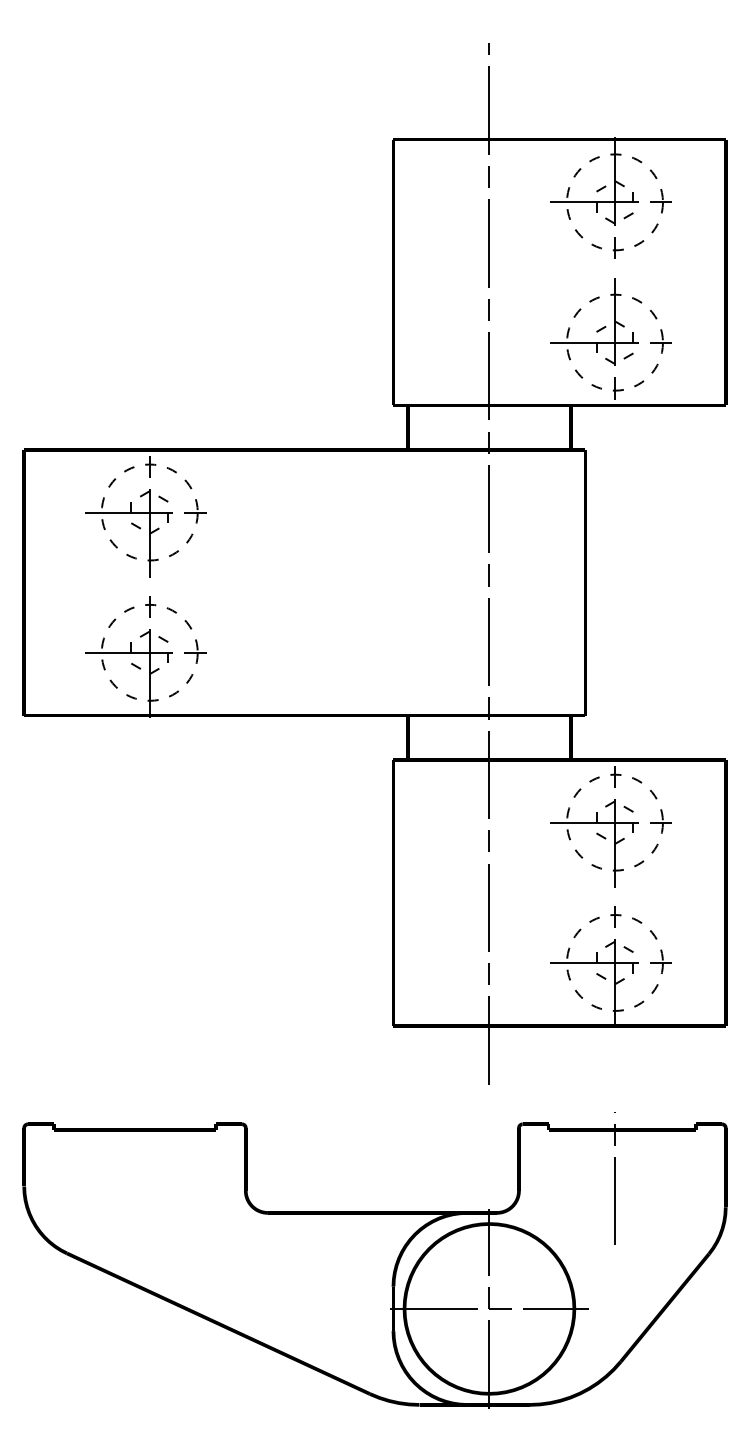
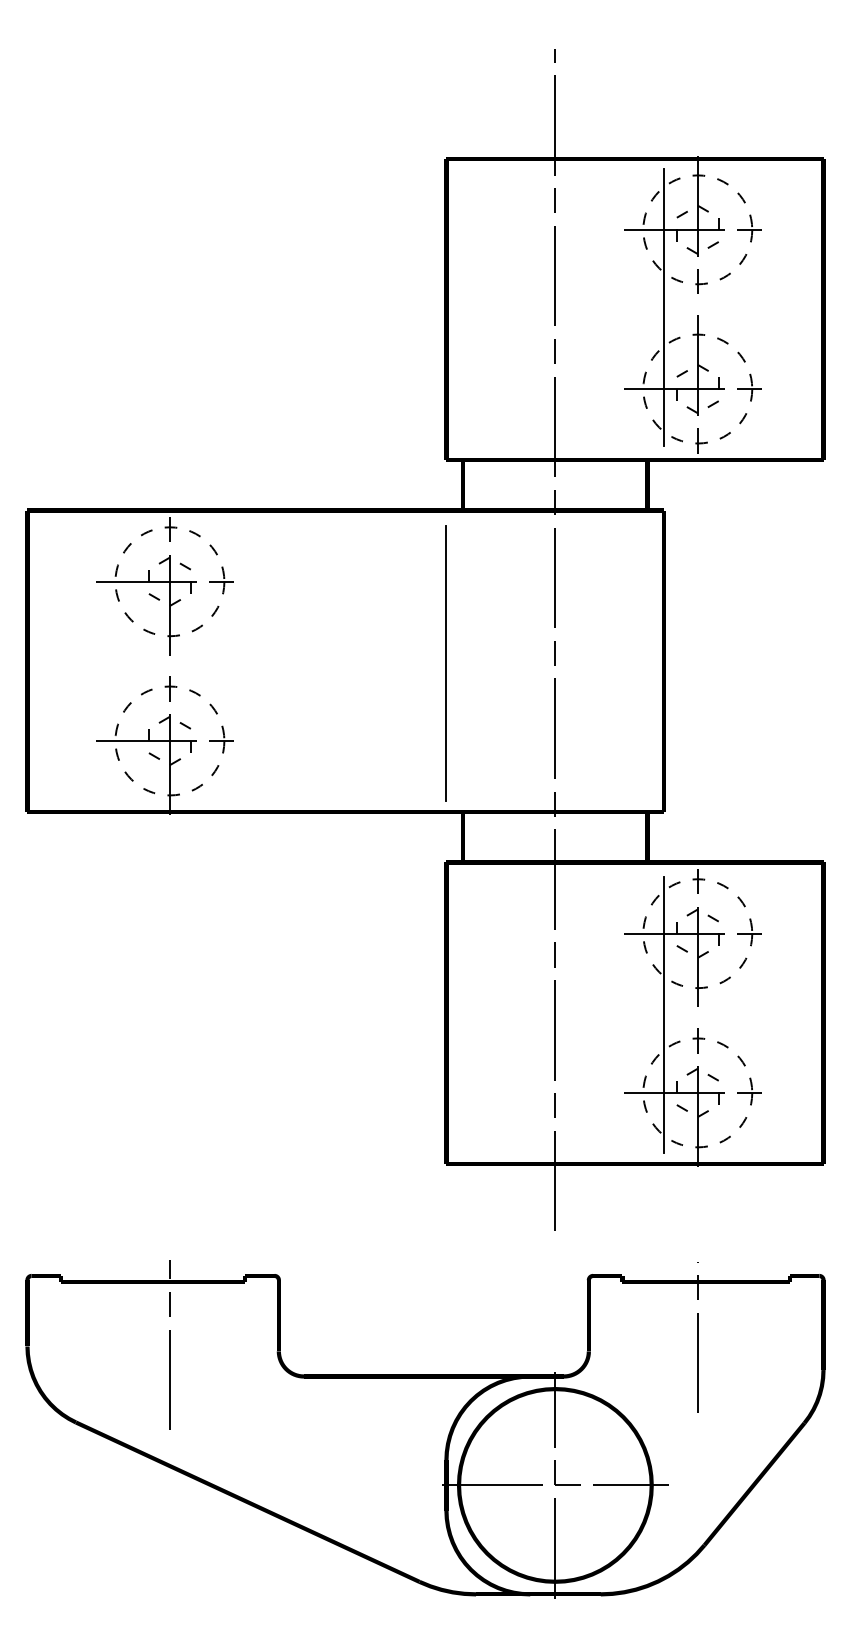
line: (585, 270) -> (664, 307), added
line: (392, 584) -> (445, 663), added
line: (585, 893) -> (664, 1014), added
line: (149, 1184) -> (169, 1344), added

